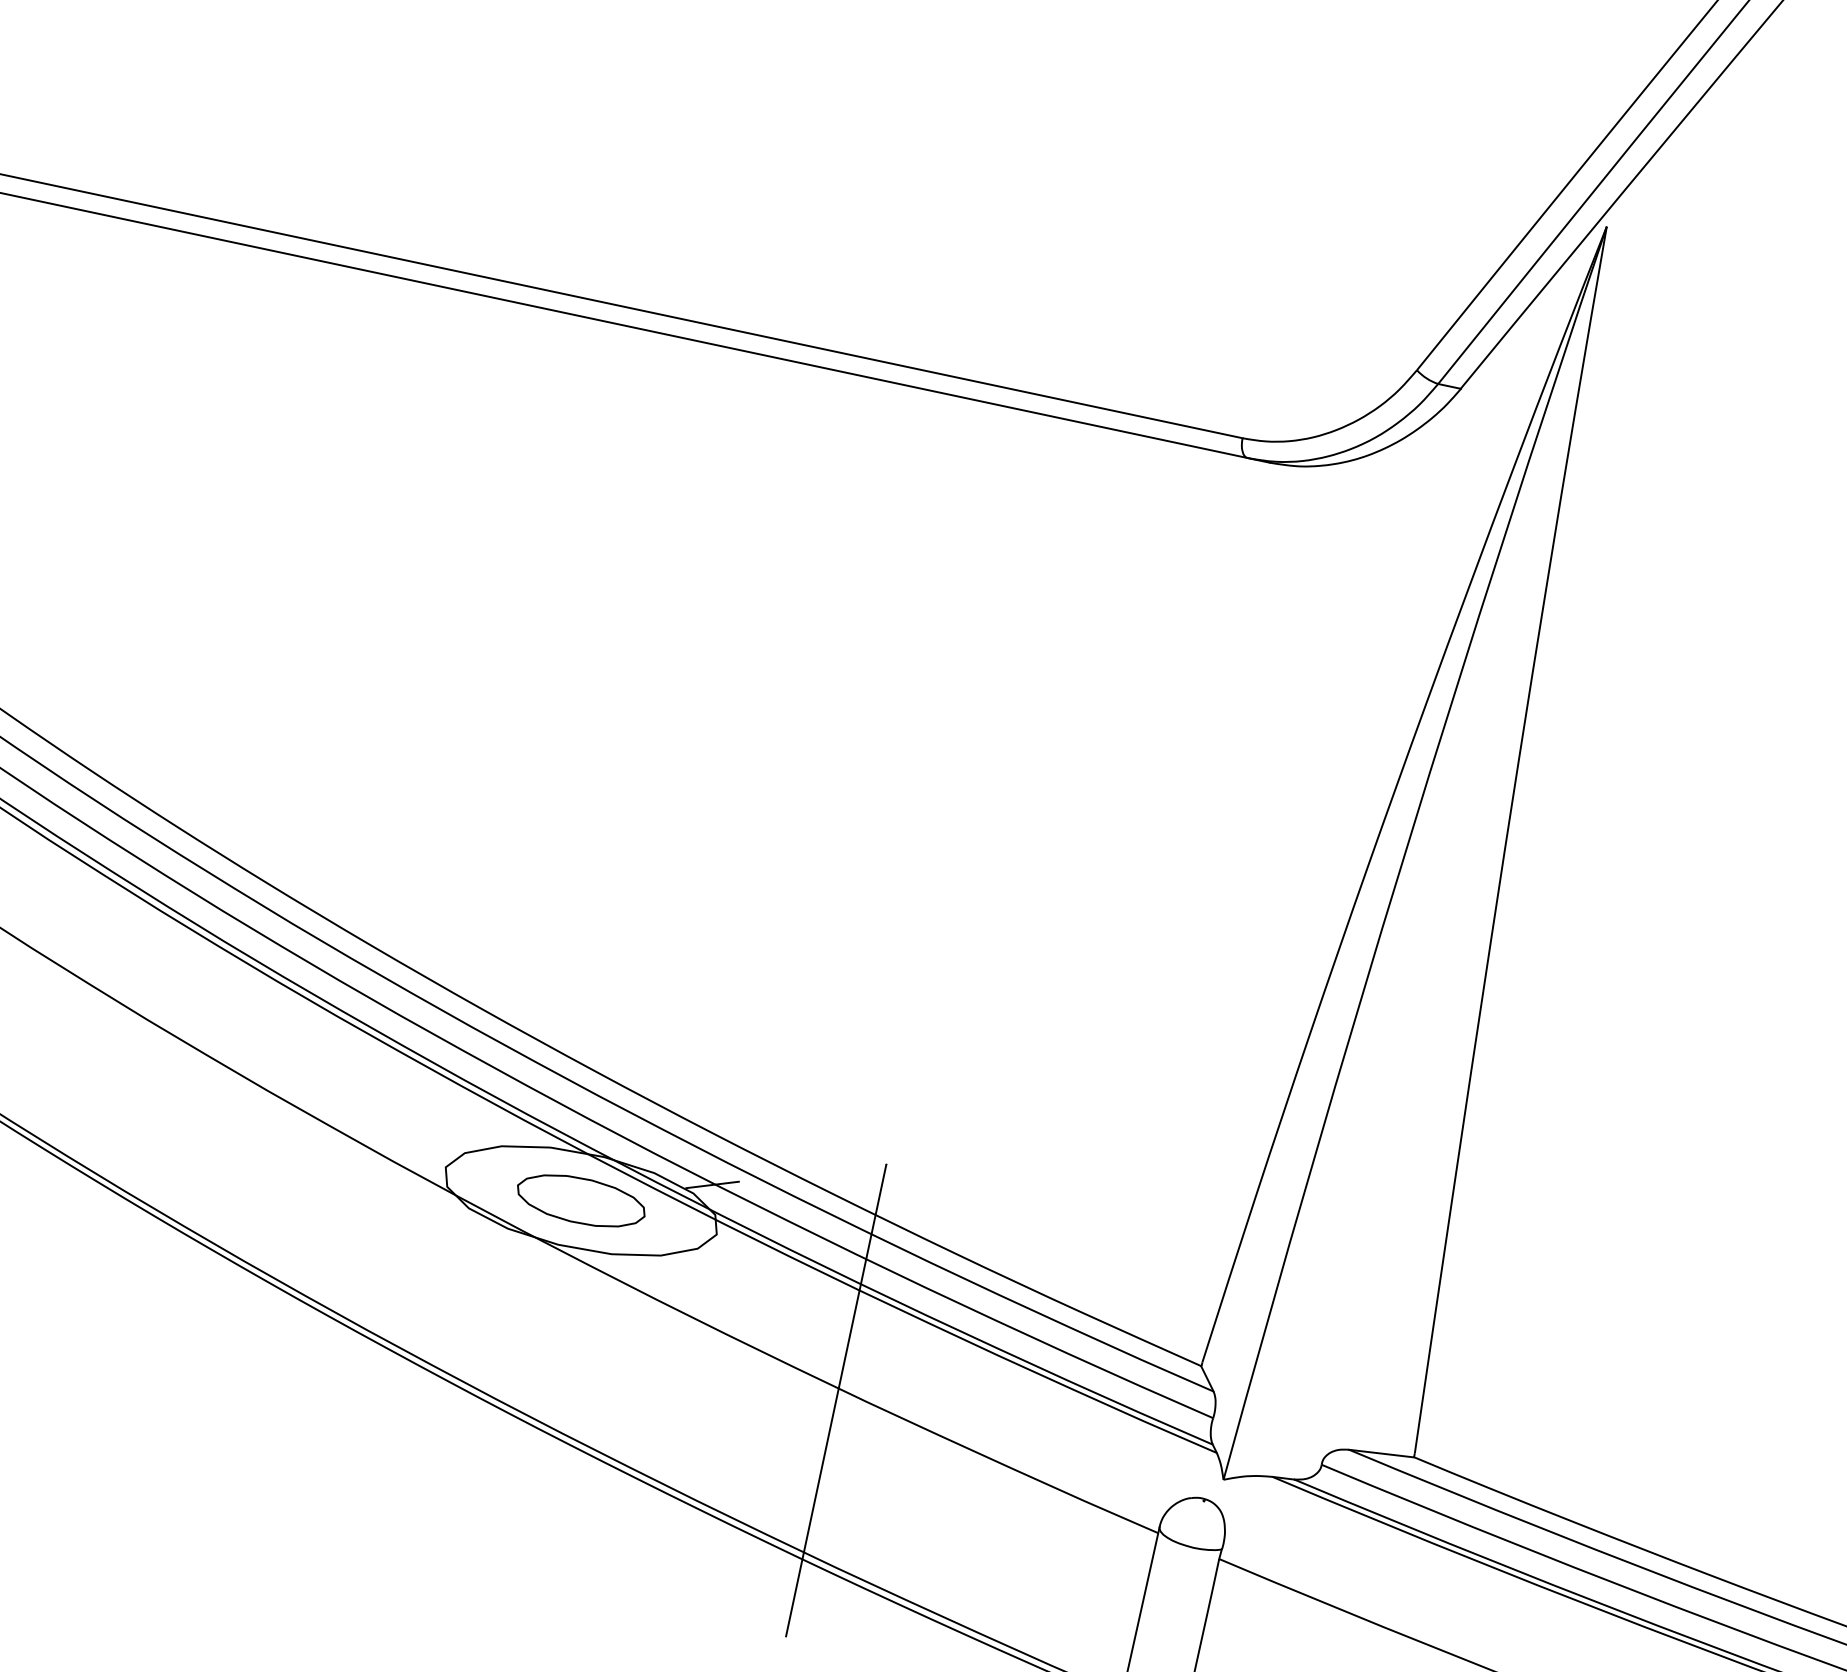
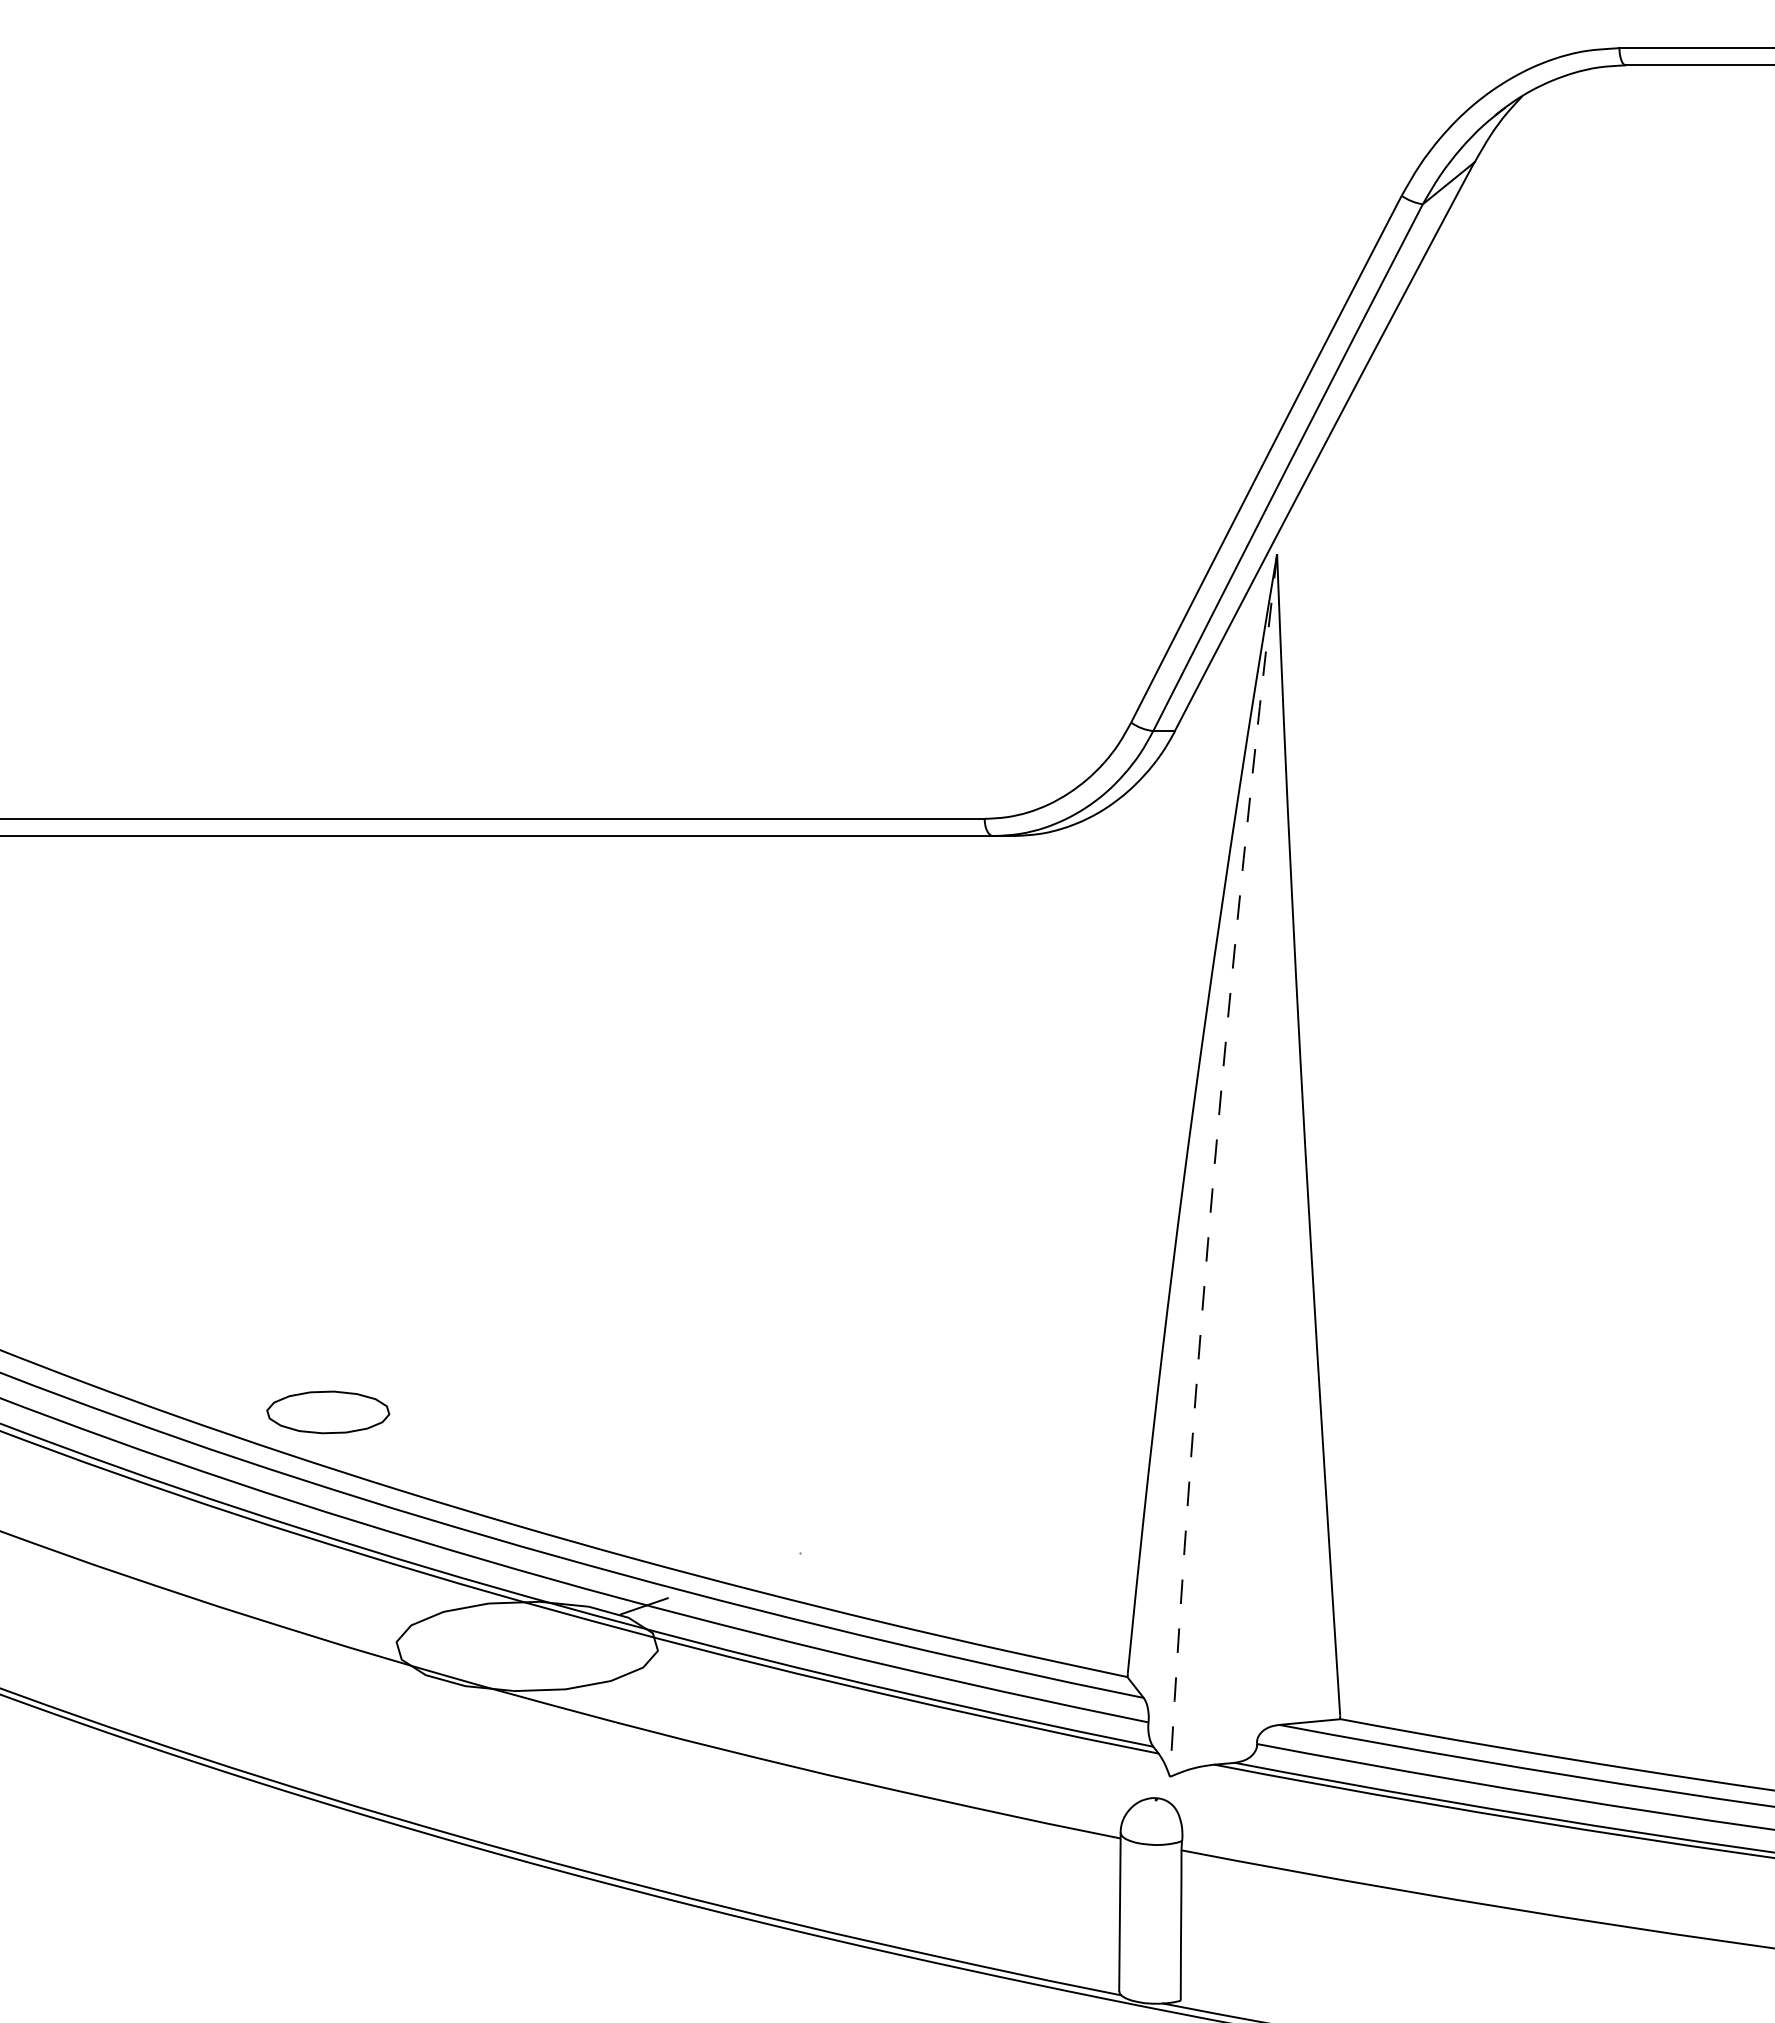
arc: (1405, 850) -> (1214, 1164), solid -> dashed
part: (581, 1201) -> (328, 1412), moved
line: (836, 1400) -> (799, 1779), removed

